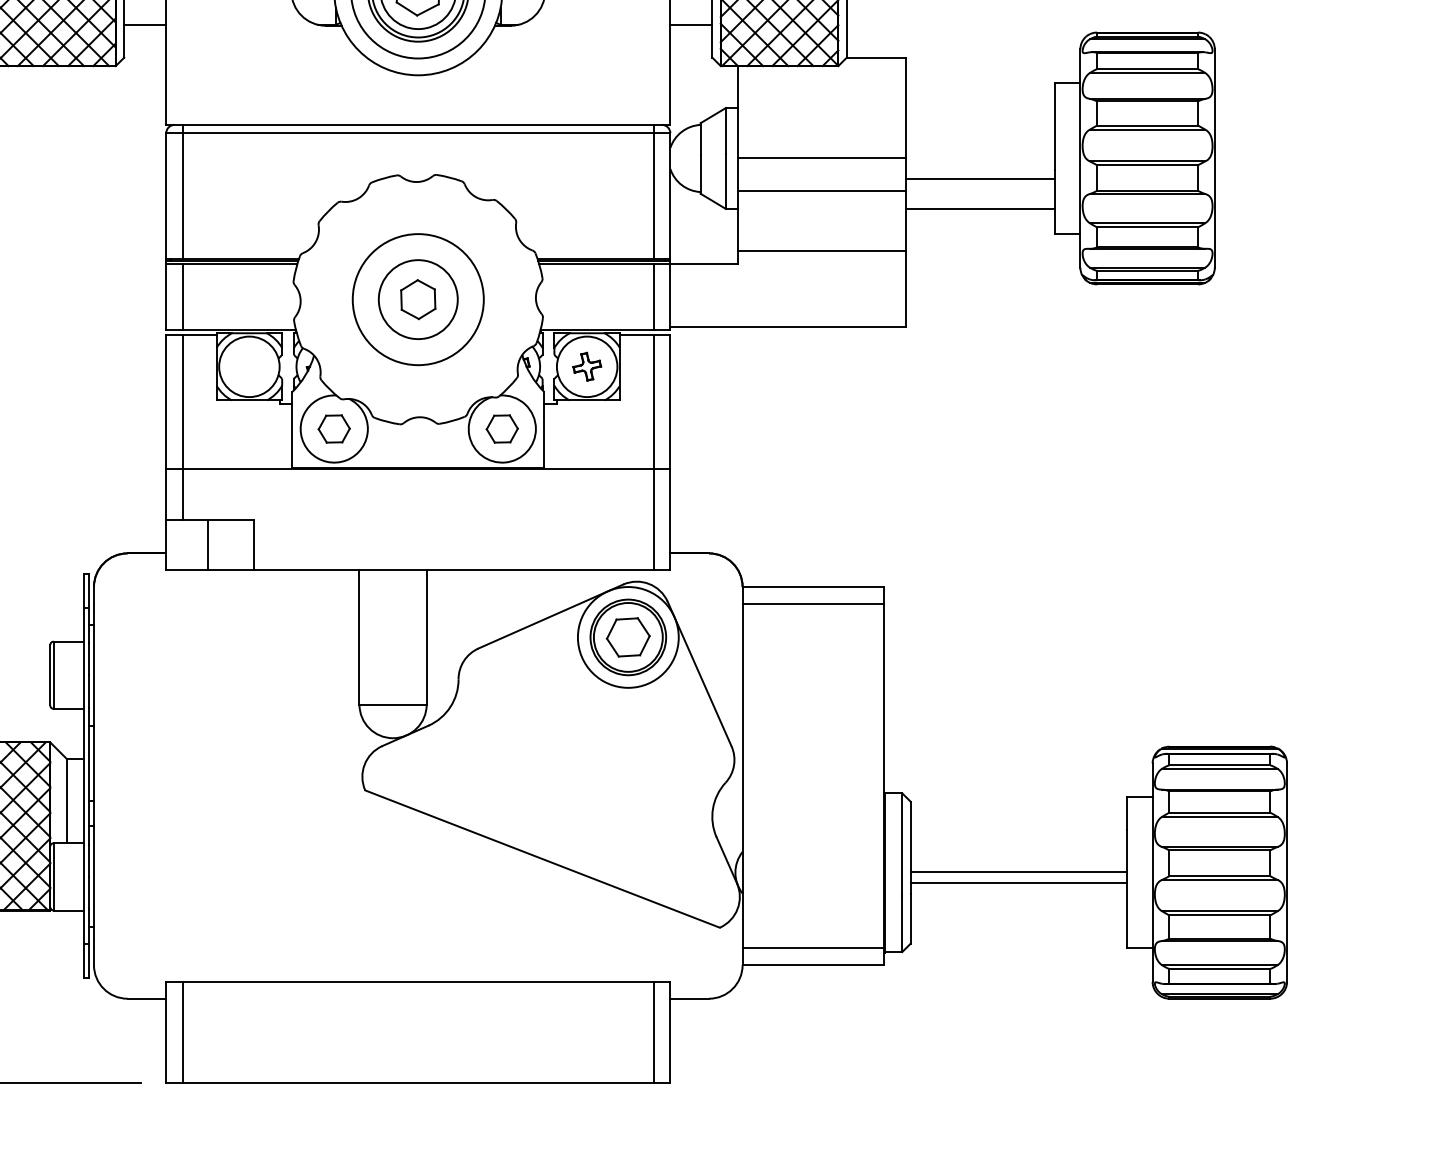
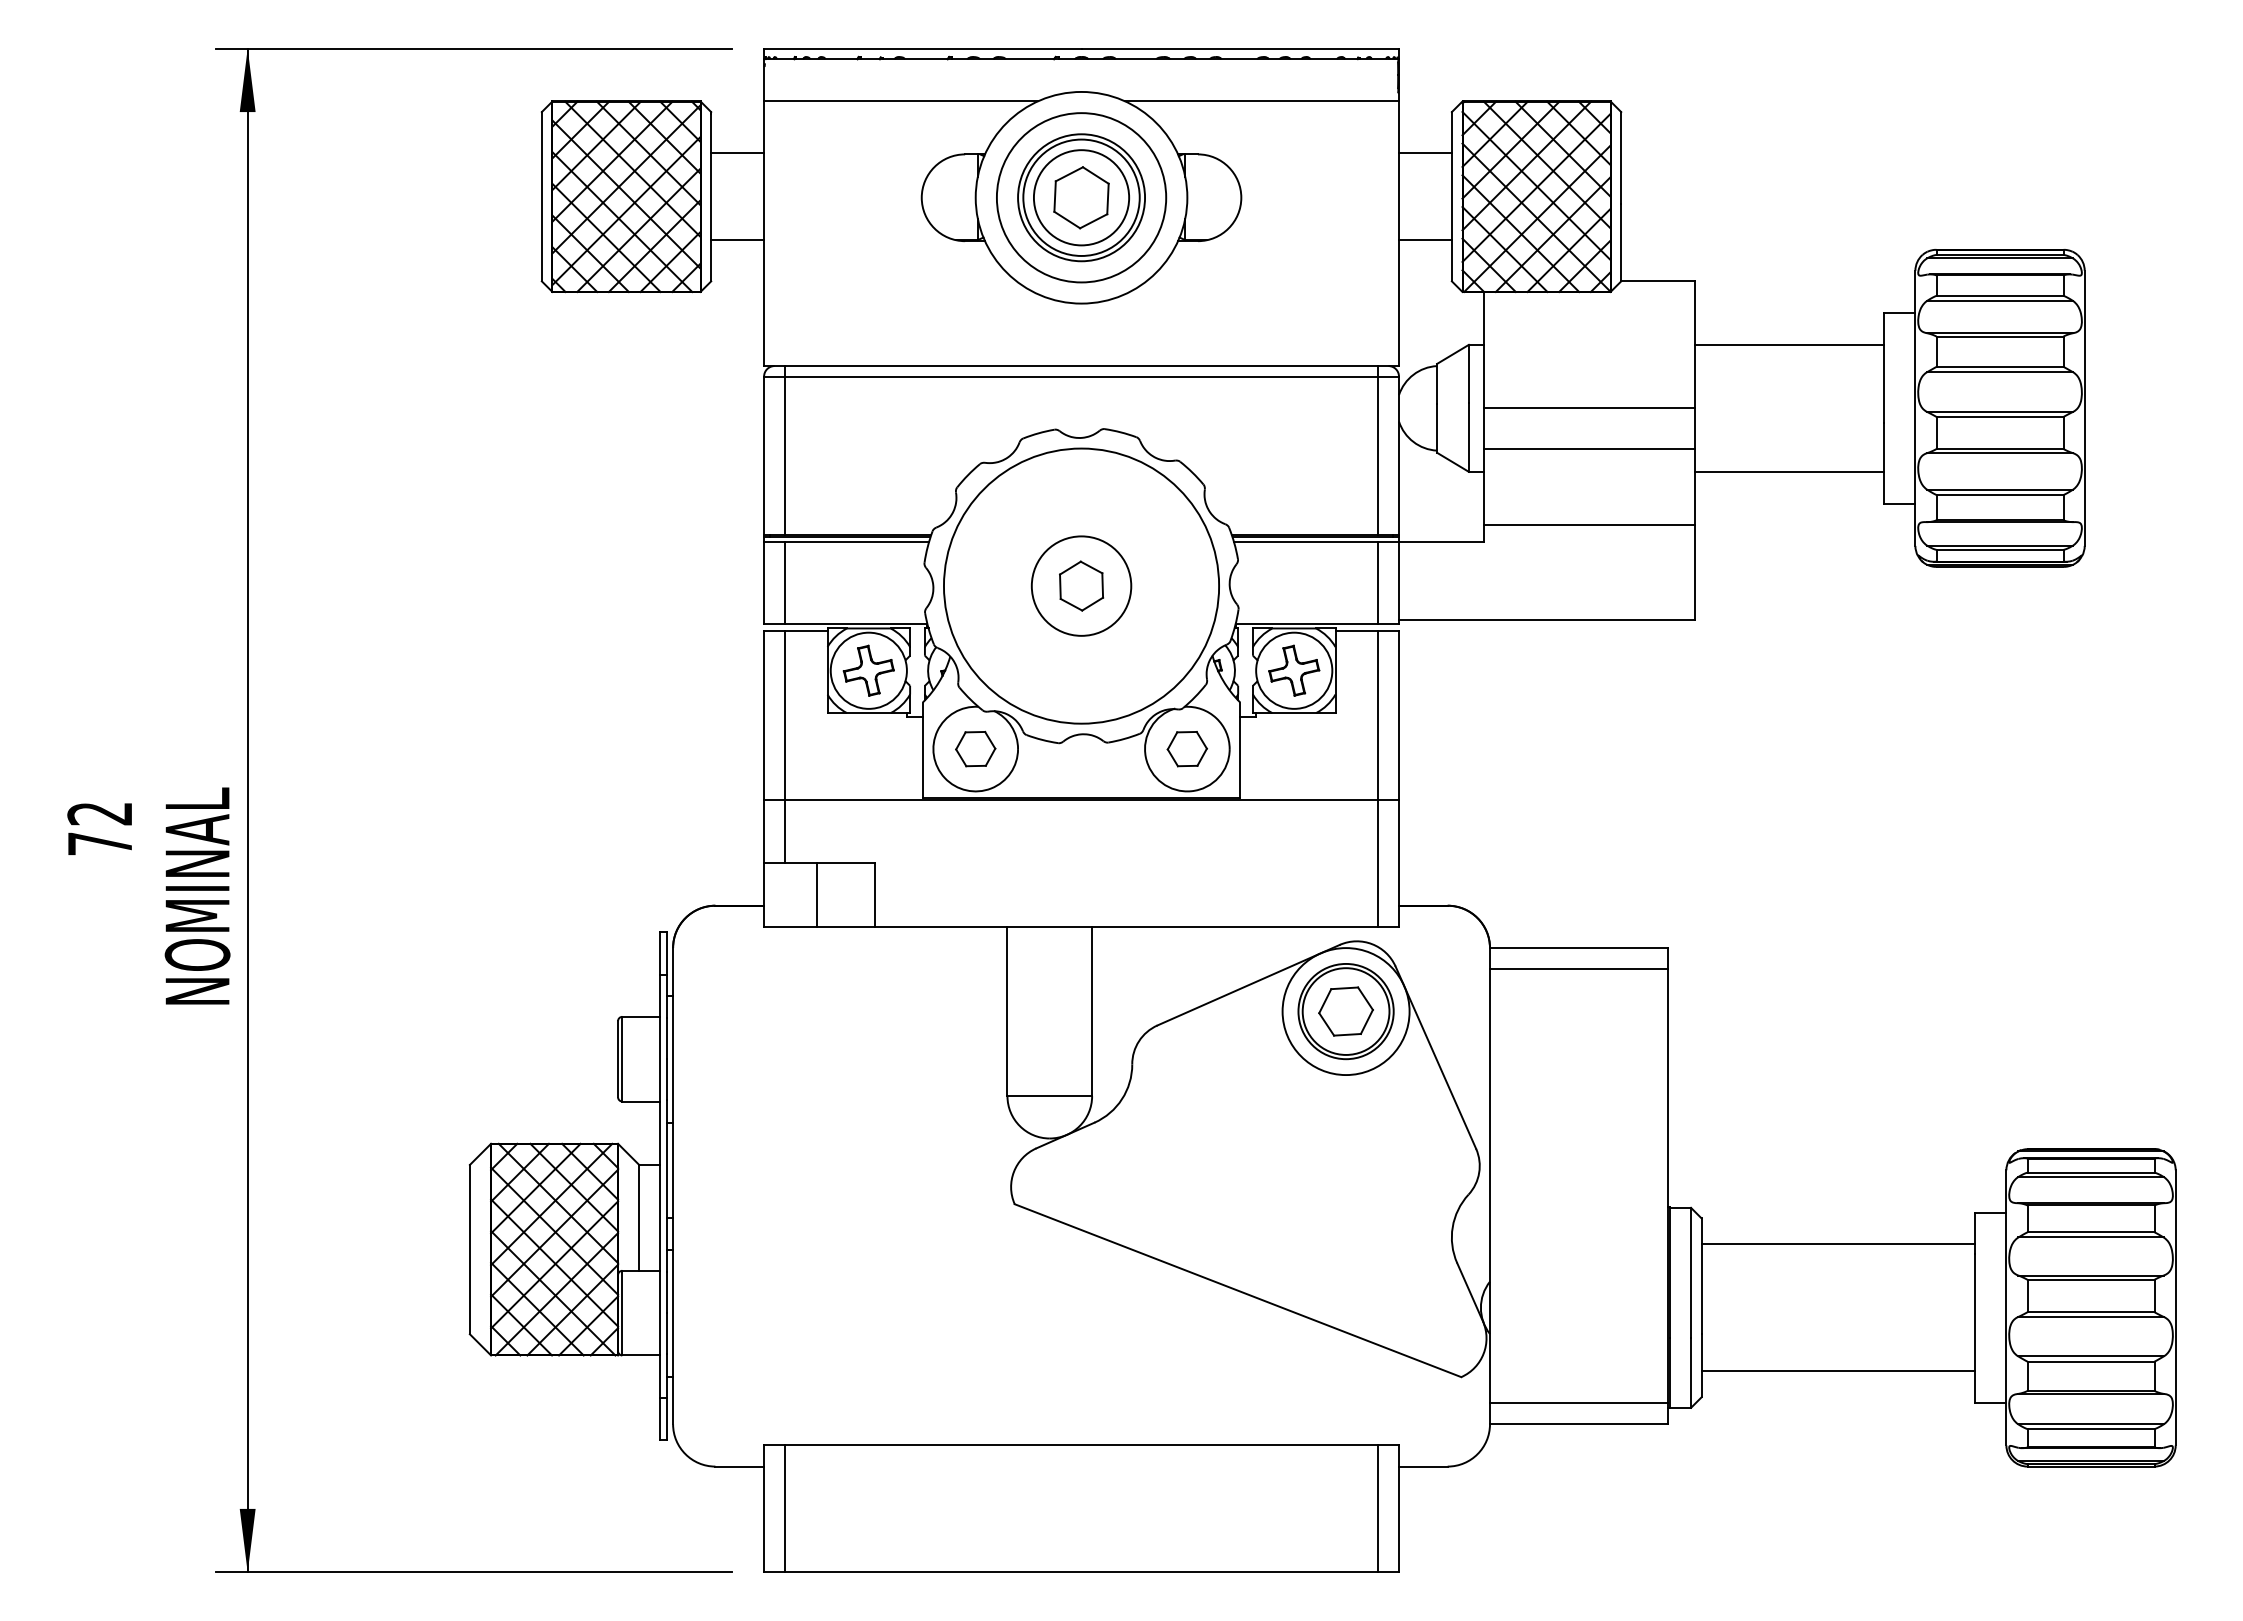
line: (980, 178) -> (1789, 344), moved
circle: (418, 299) -> (1081, 585), size x1.67
part: (249, 366) -> (868, 670), added
part: (587, 366) -> (1294, 670), size x1.43
line: (1018, 871) -> (1837, 1371), moved
line: (1018, 882) -> (1837, 1244), moved

